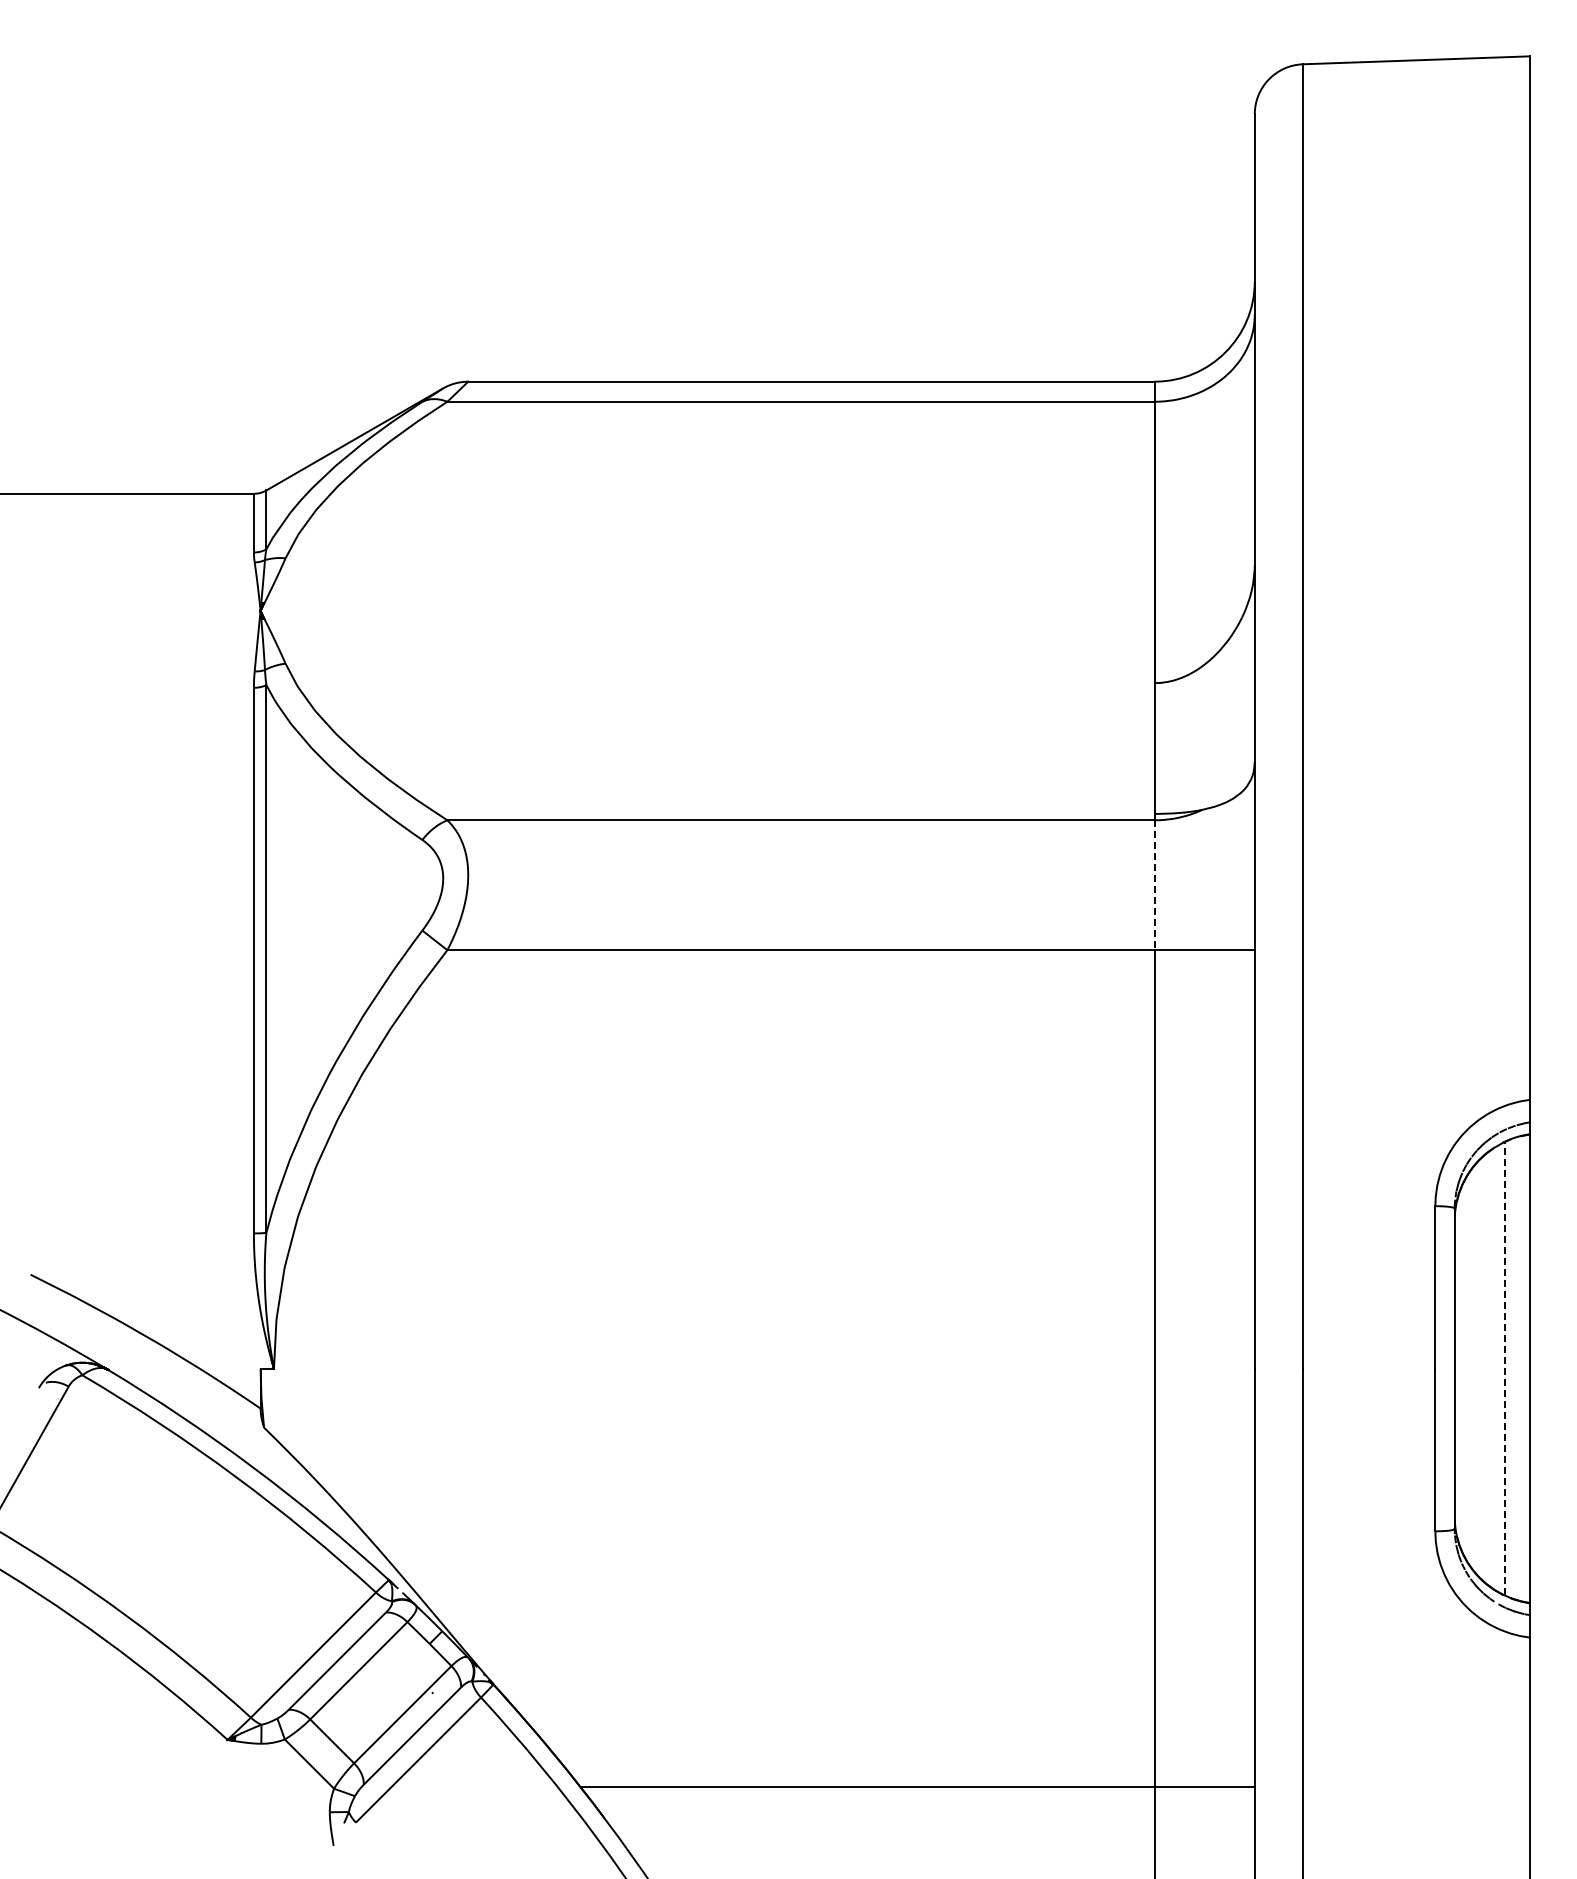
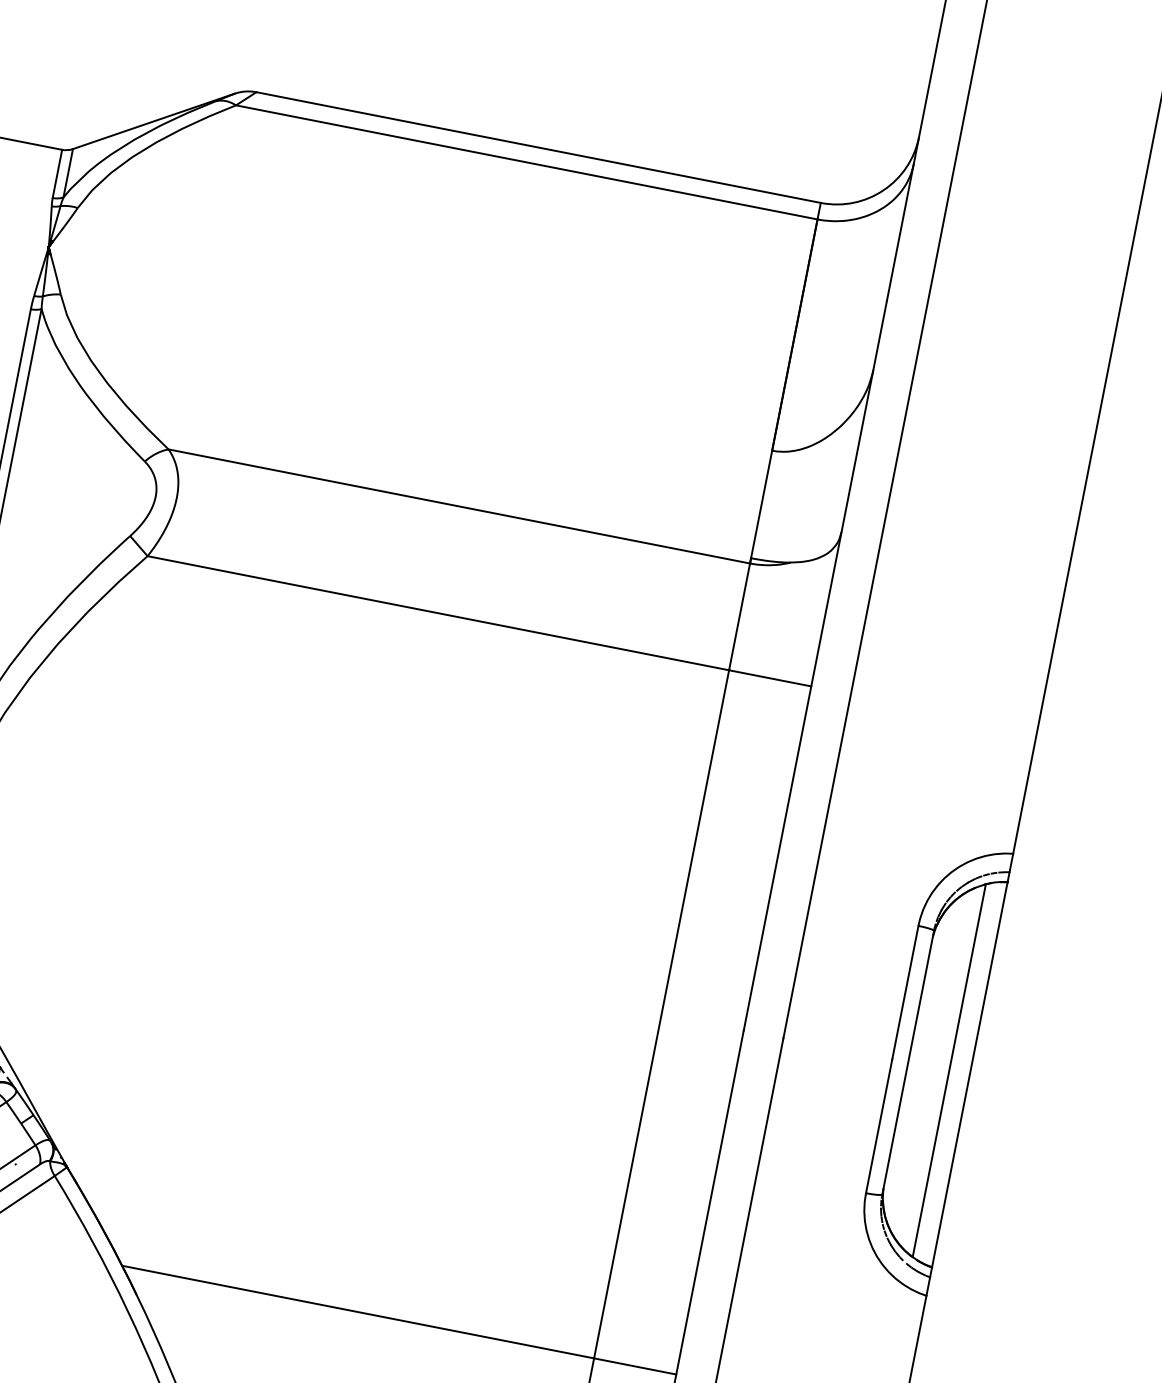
line: (1154, 885) -> (739, 617), dashed -> solid
line: (1504, 1368) -> (949, 1070), dashed -> solid

